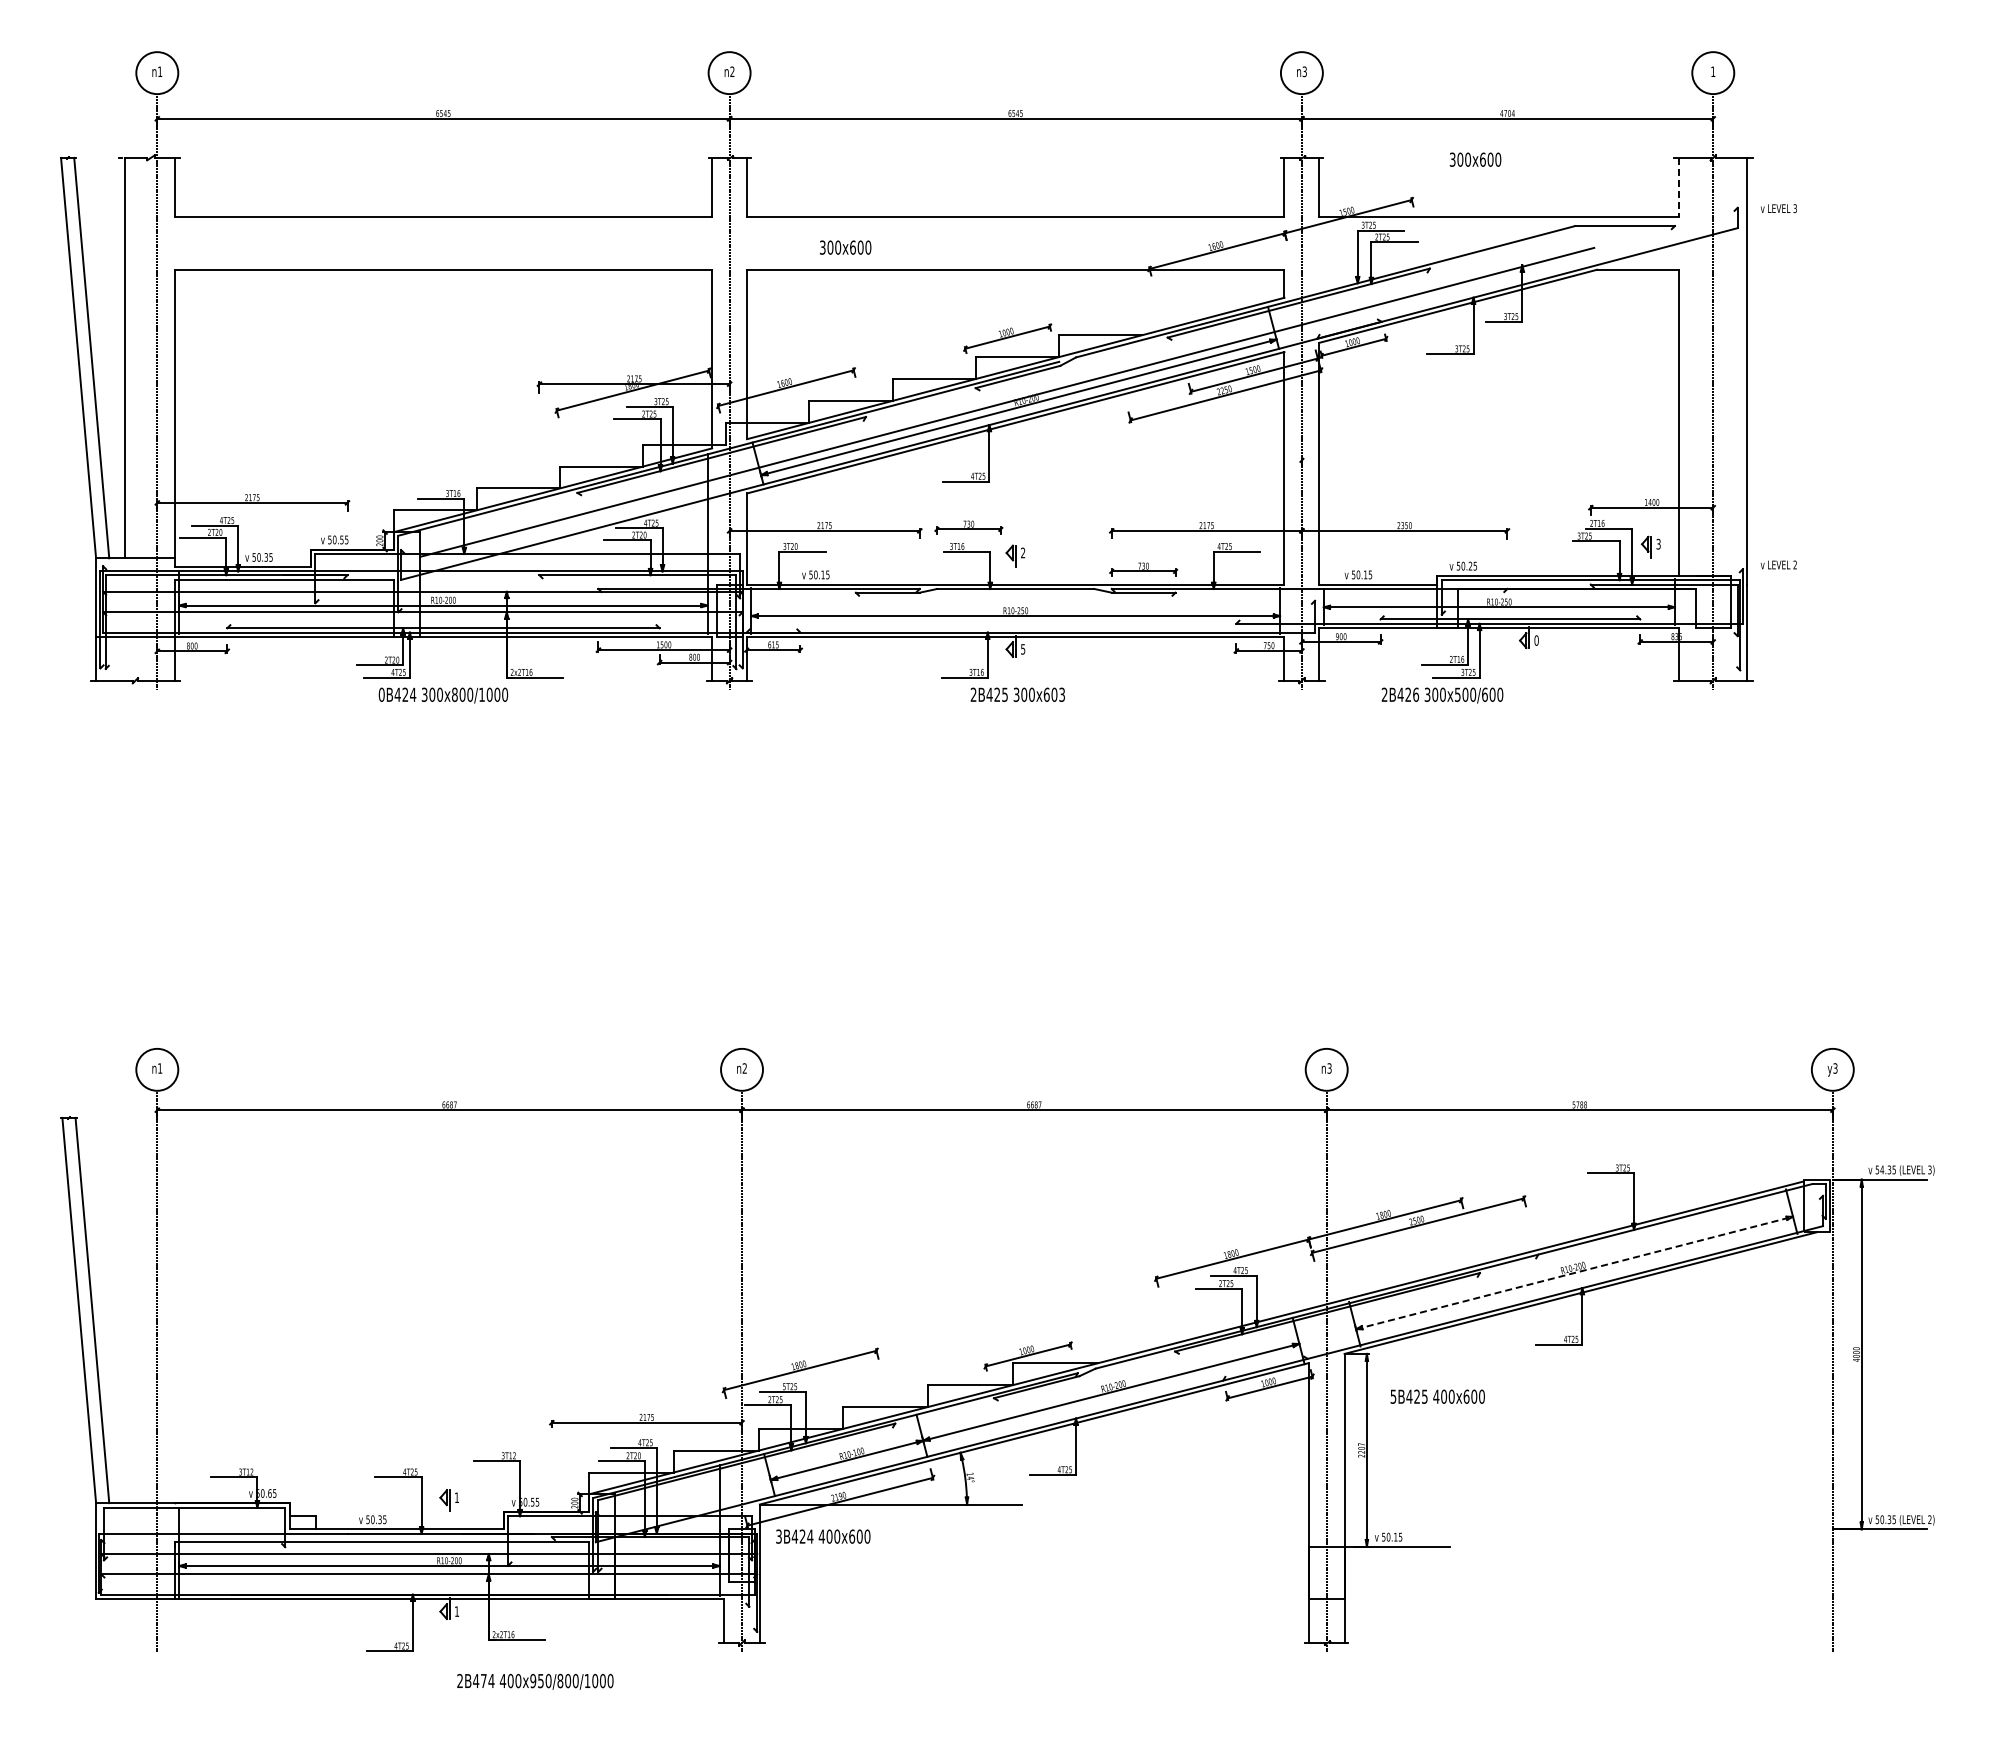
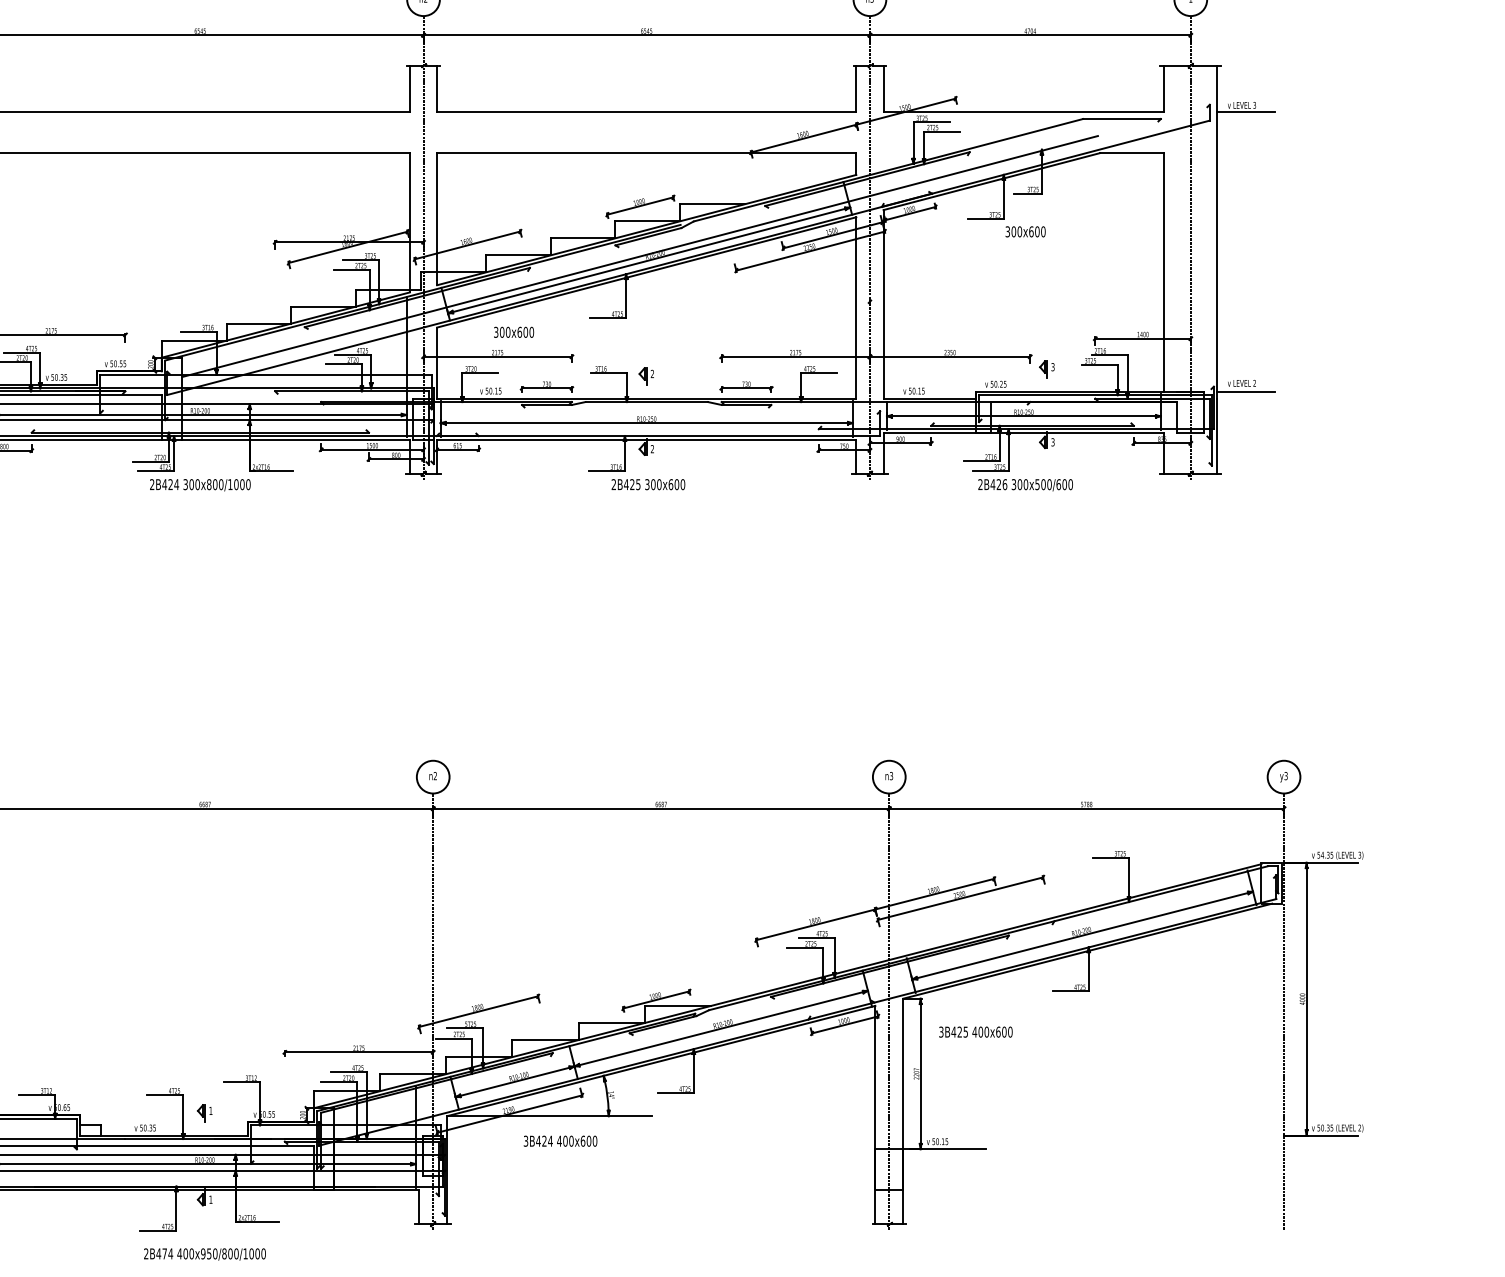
text: (1475, 159) -> (1025, 231), moved
line: (1679, 187) -> (1164, 88), dashed -> solid
line: (1784, 217) -> (1246, 112), added
text: (845, 247) -> (513, 332), moved
part: (968, 527) -> (546, 386), moved
part: (1650, 546) -> (1046, 368), moved
line: (1784, 575) -> (1246, 391), added
text: (1536, 640) -> (1052, 442), 0 -> 3
text: (1023, 649) -> (652, 449), 5 -> 2
text: (381, 694) -> (152, 484), 0B424 -> 2B424
text: (1062, 694) -> (683, 484), 300x603 -> 300x600
text: (1442, 695) -> (1025, 485), moved
line: (1574, 1273) -> (1082, 935), dashed -> solid
text: (1393, 1395) -> (941, 1031), 5B425 -> 3B425
text: (823, 1536) -> (560, 1141), moved
text: (535, 1681) -> (205, 1254), moved

